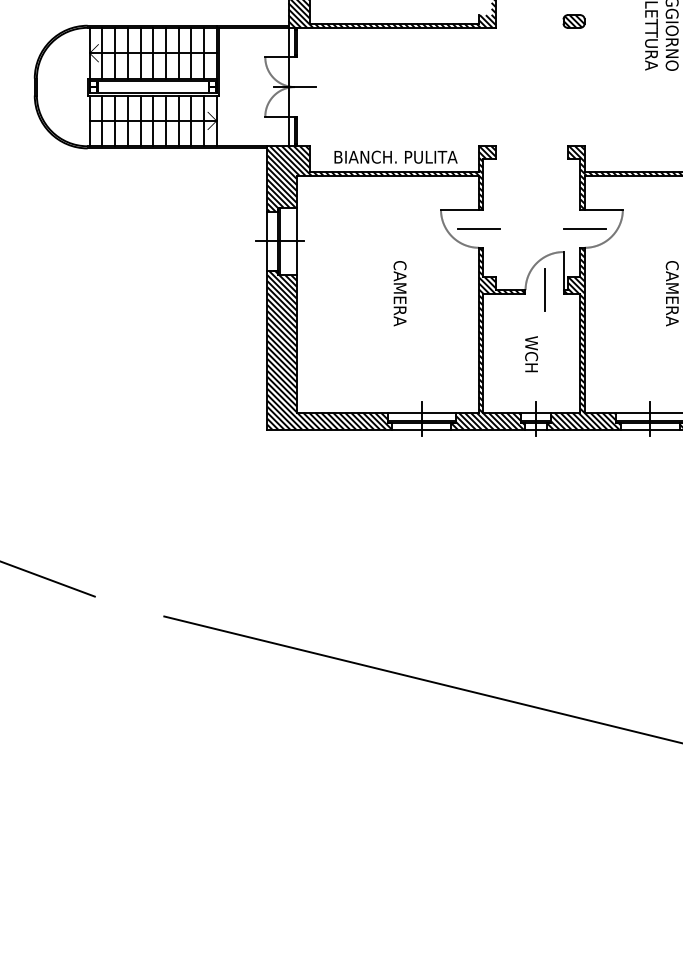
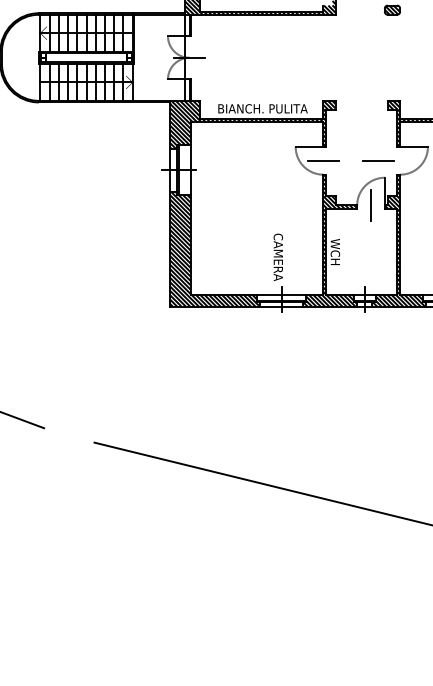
line: (584, 228) -> (378, 160), moved
text: (399, 293) -> (277, 257), moved
text: (531, 354) -> (335, 252), moved

